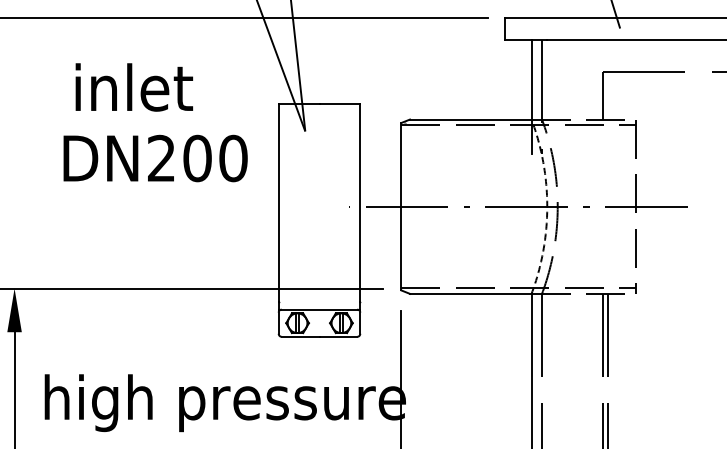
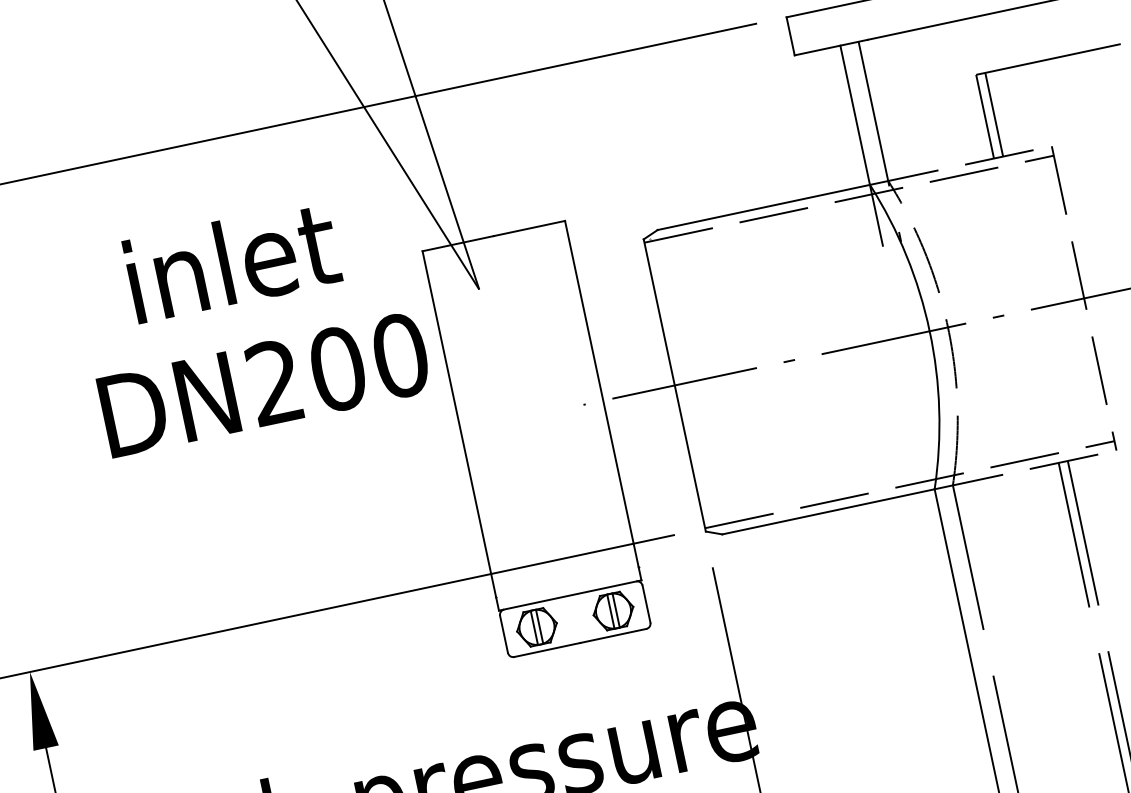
text: (133, 87) -> (231, 262), moved
line: (607, 95) -> (993, 114), added
text: (155, 158) -> (264, 384), moved
arc: (547, 206) -> (930, 330), dashed -> solid

